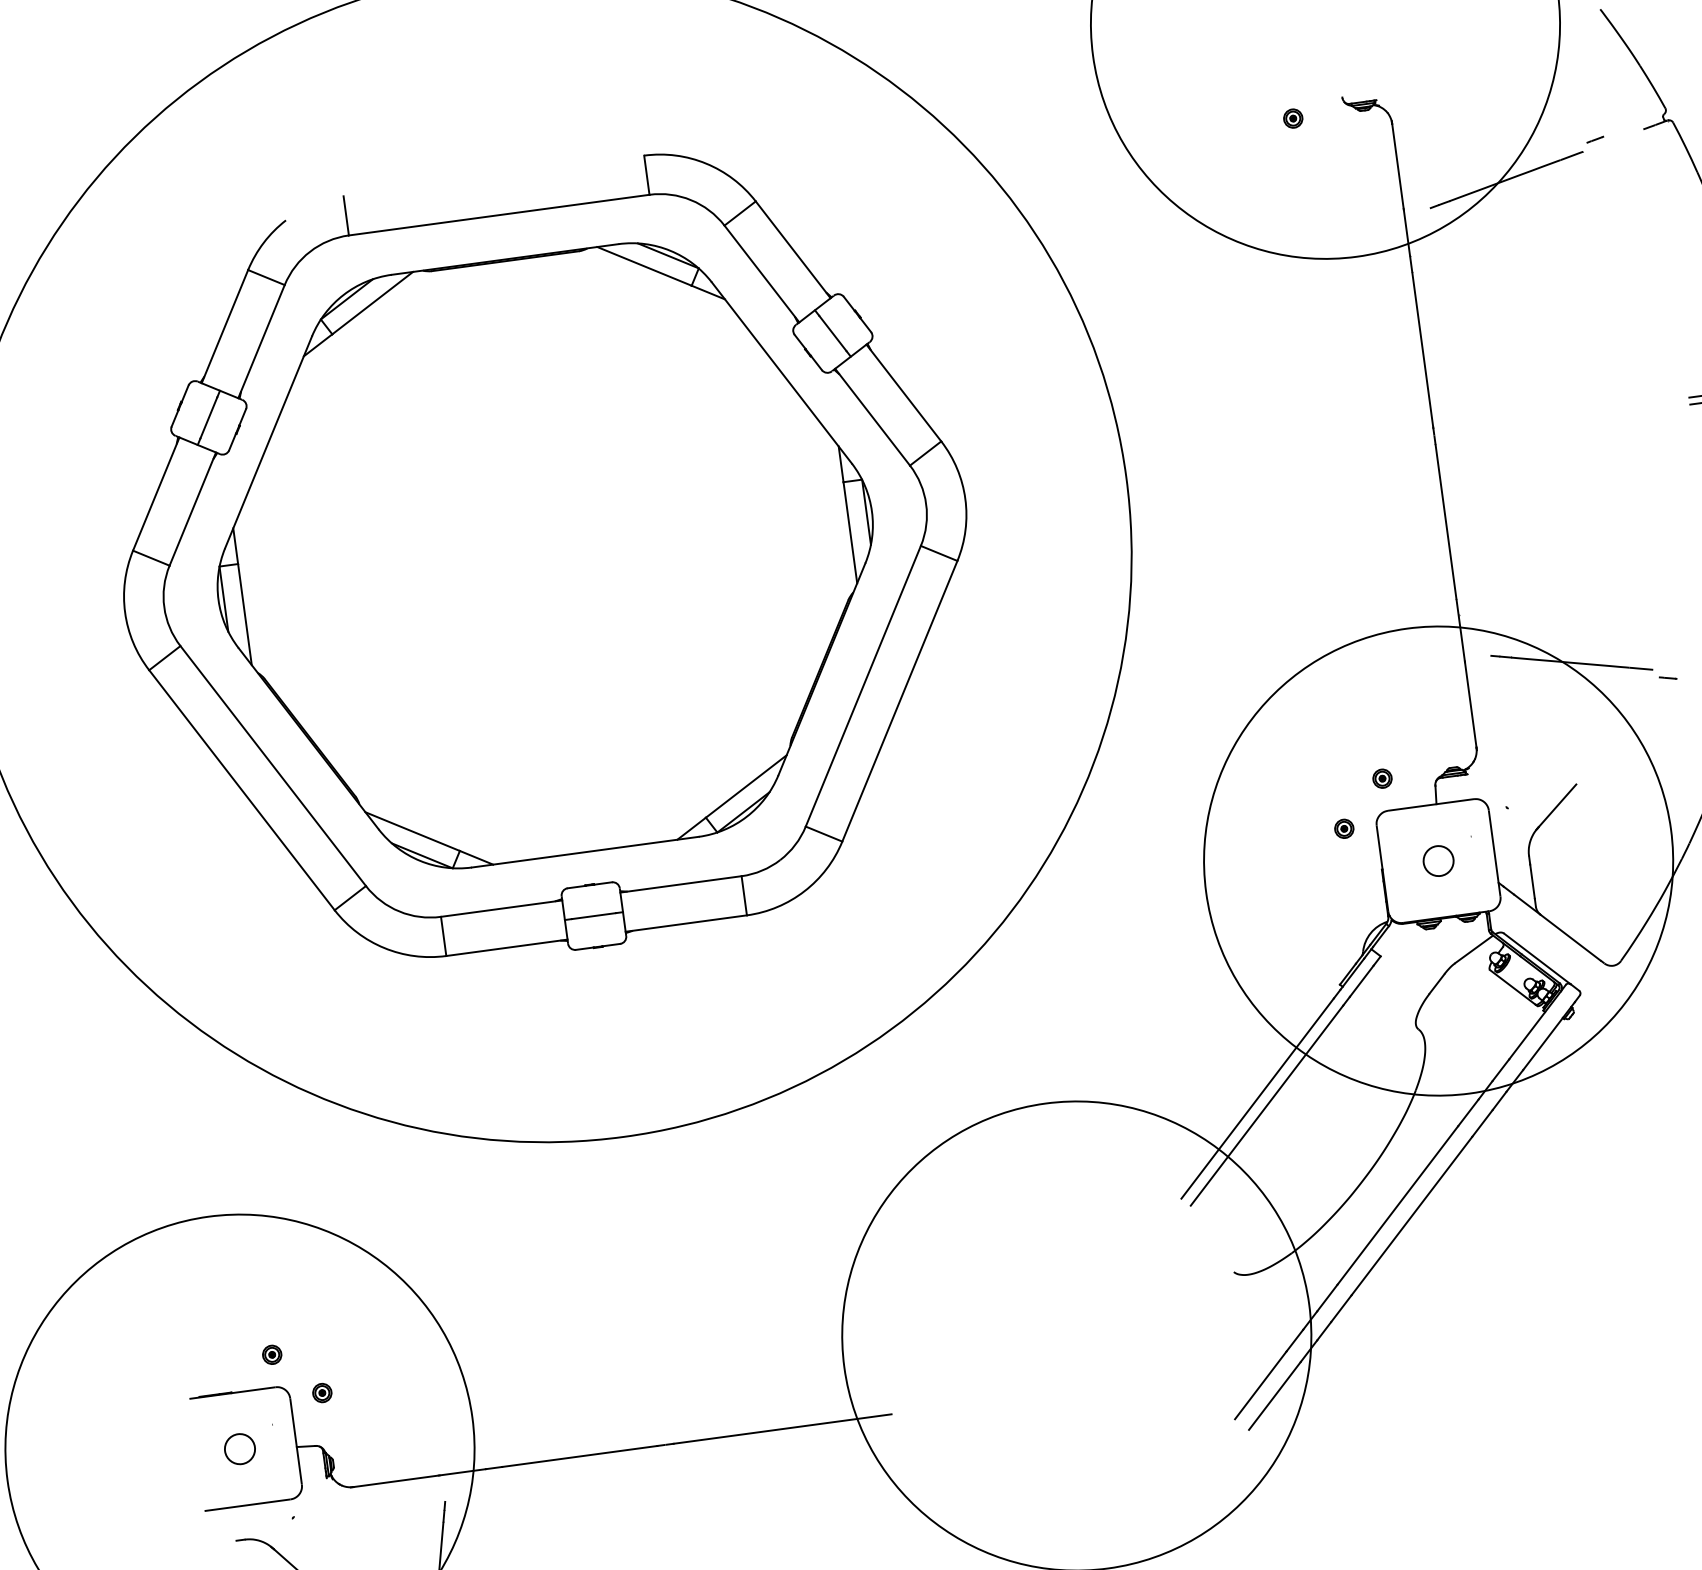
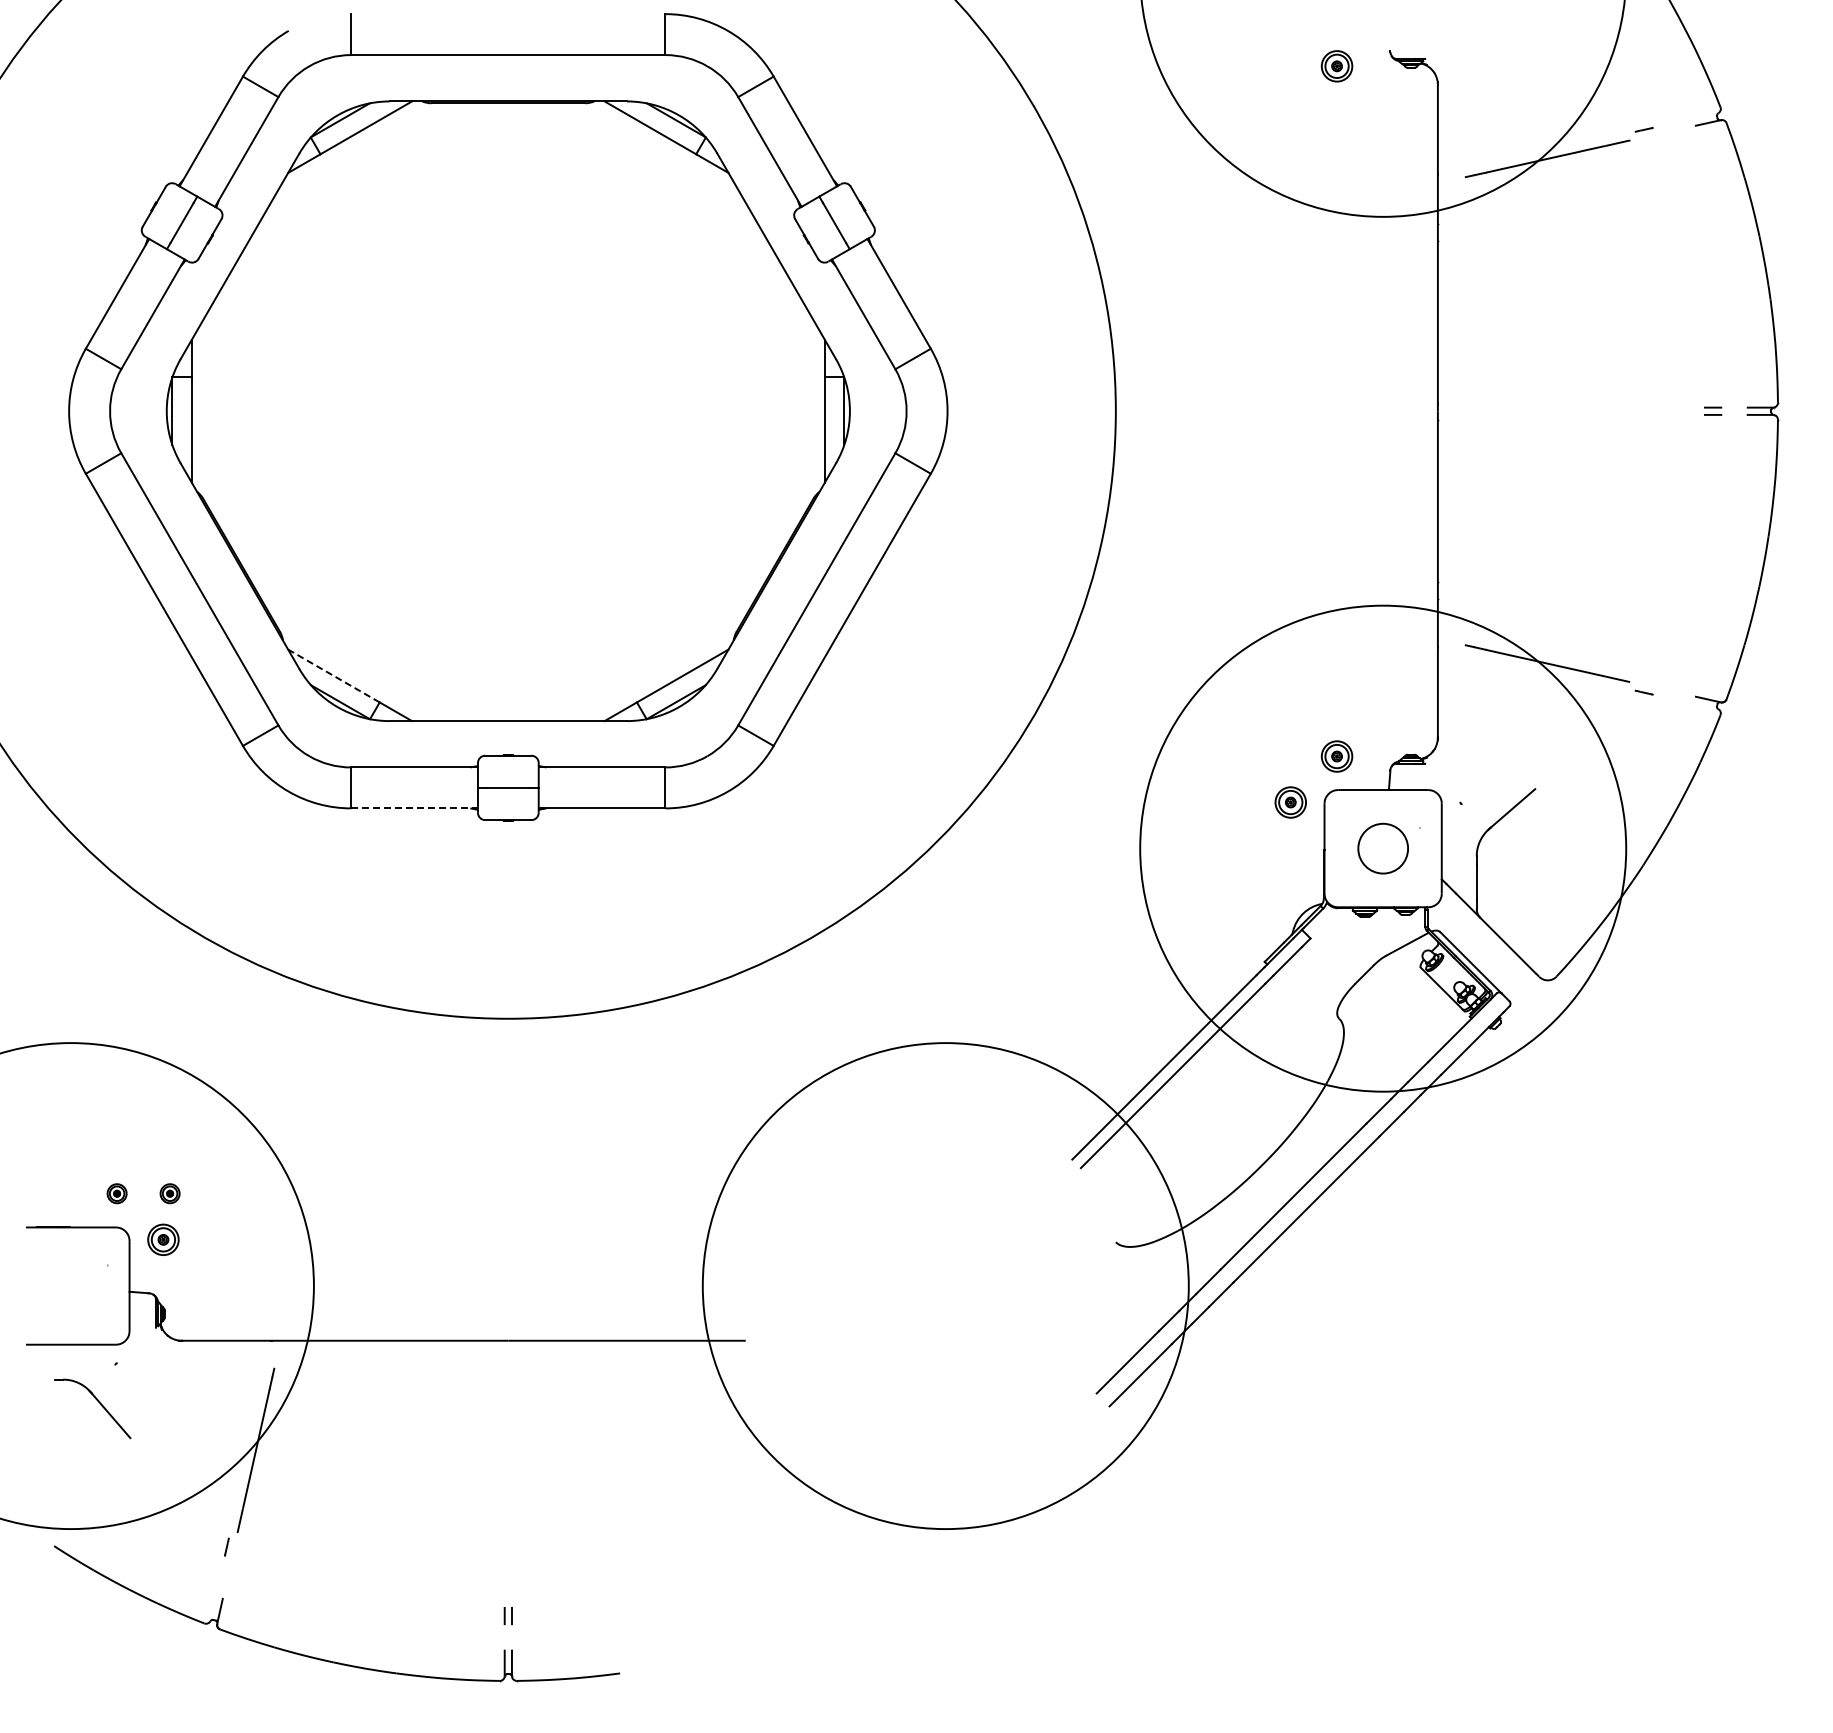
part: (1292, 118) -> (1336, 65), size x1.6
part: (1381, 777) -> (1336, 755), size x1.6
part: (1343, 828) -> (1290, 802), size x1.6
line: (412, 832) -> (333, 676), solid -> dashed
circle: (1437, 860) -> (1382, 848), size x1.6
line: (507, 947) -> (415, 808), solid -> dashed
part: (322, 1347) -> (169, 1193), added
part: (321, 1392) -> (162, 1239), size x1.6
circle: (239, 1448) -> (70, 1285), removed

